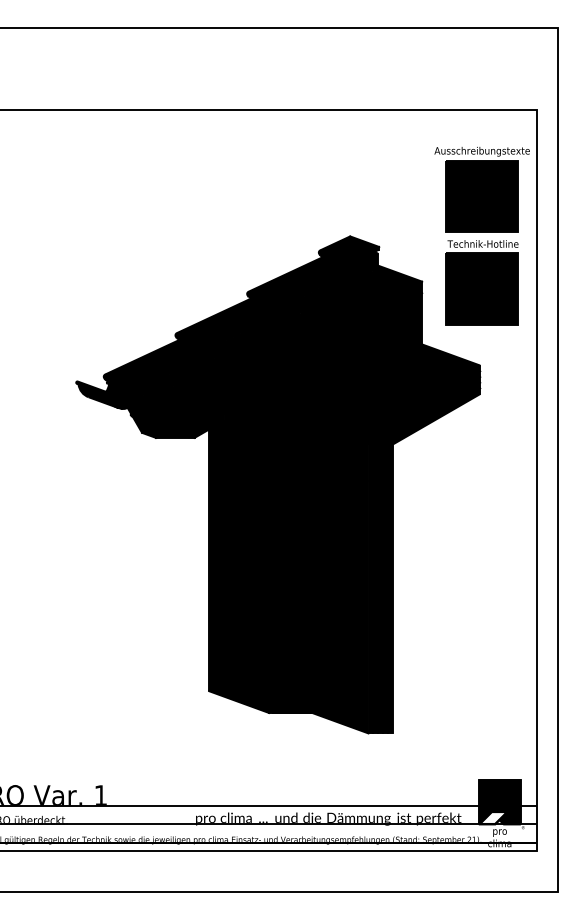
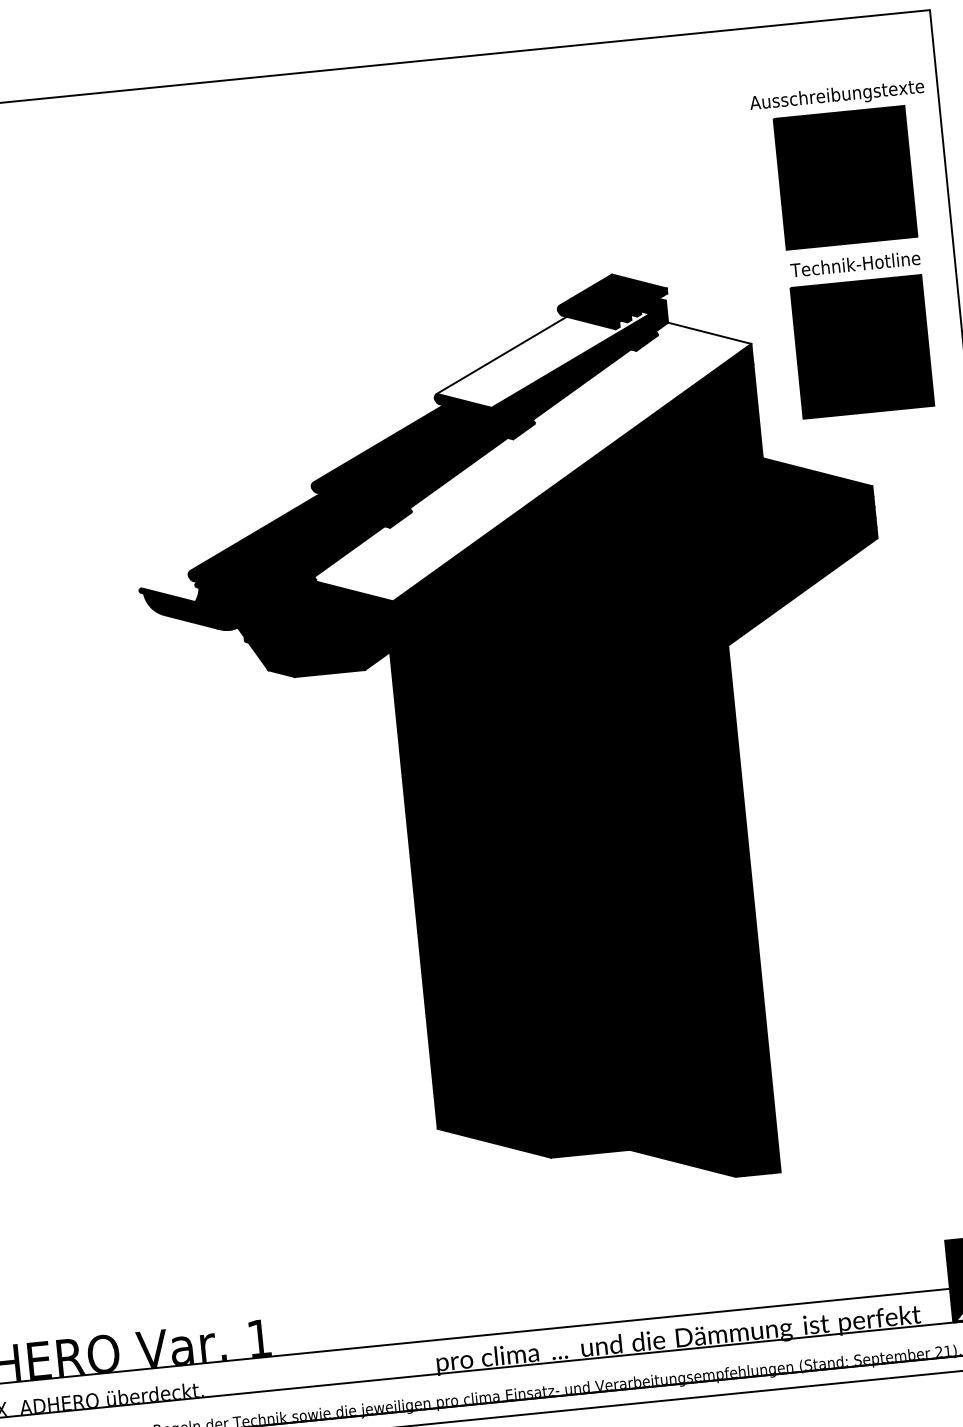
fill: (308, 279) -> (543, 360), removed
fill: (296, 333) -> (531, 461), removed

